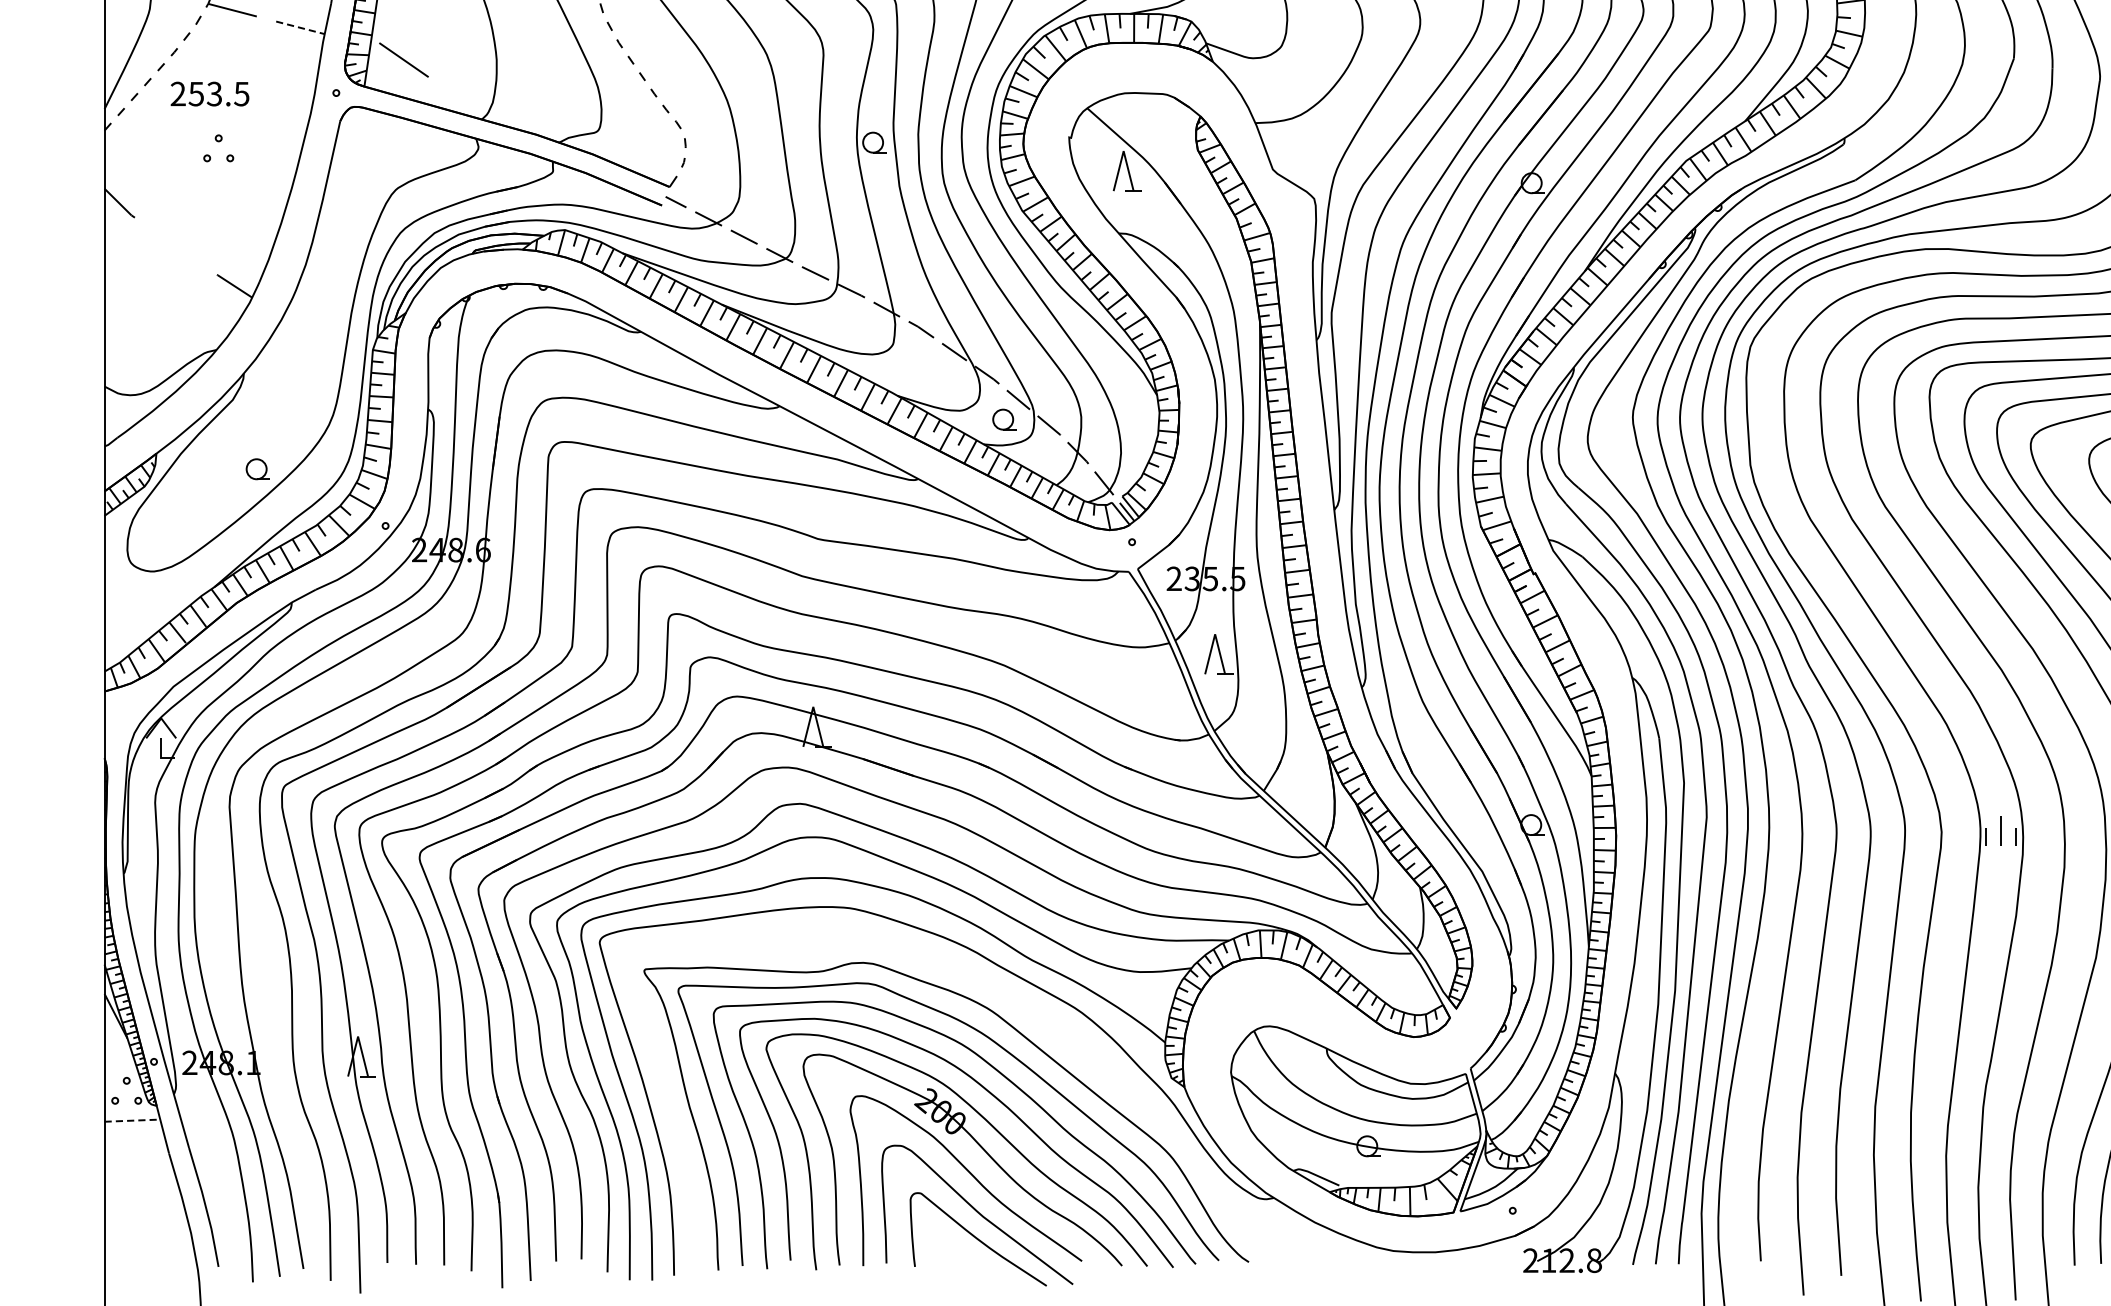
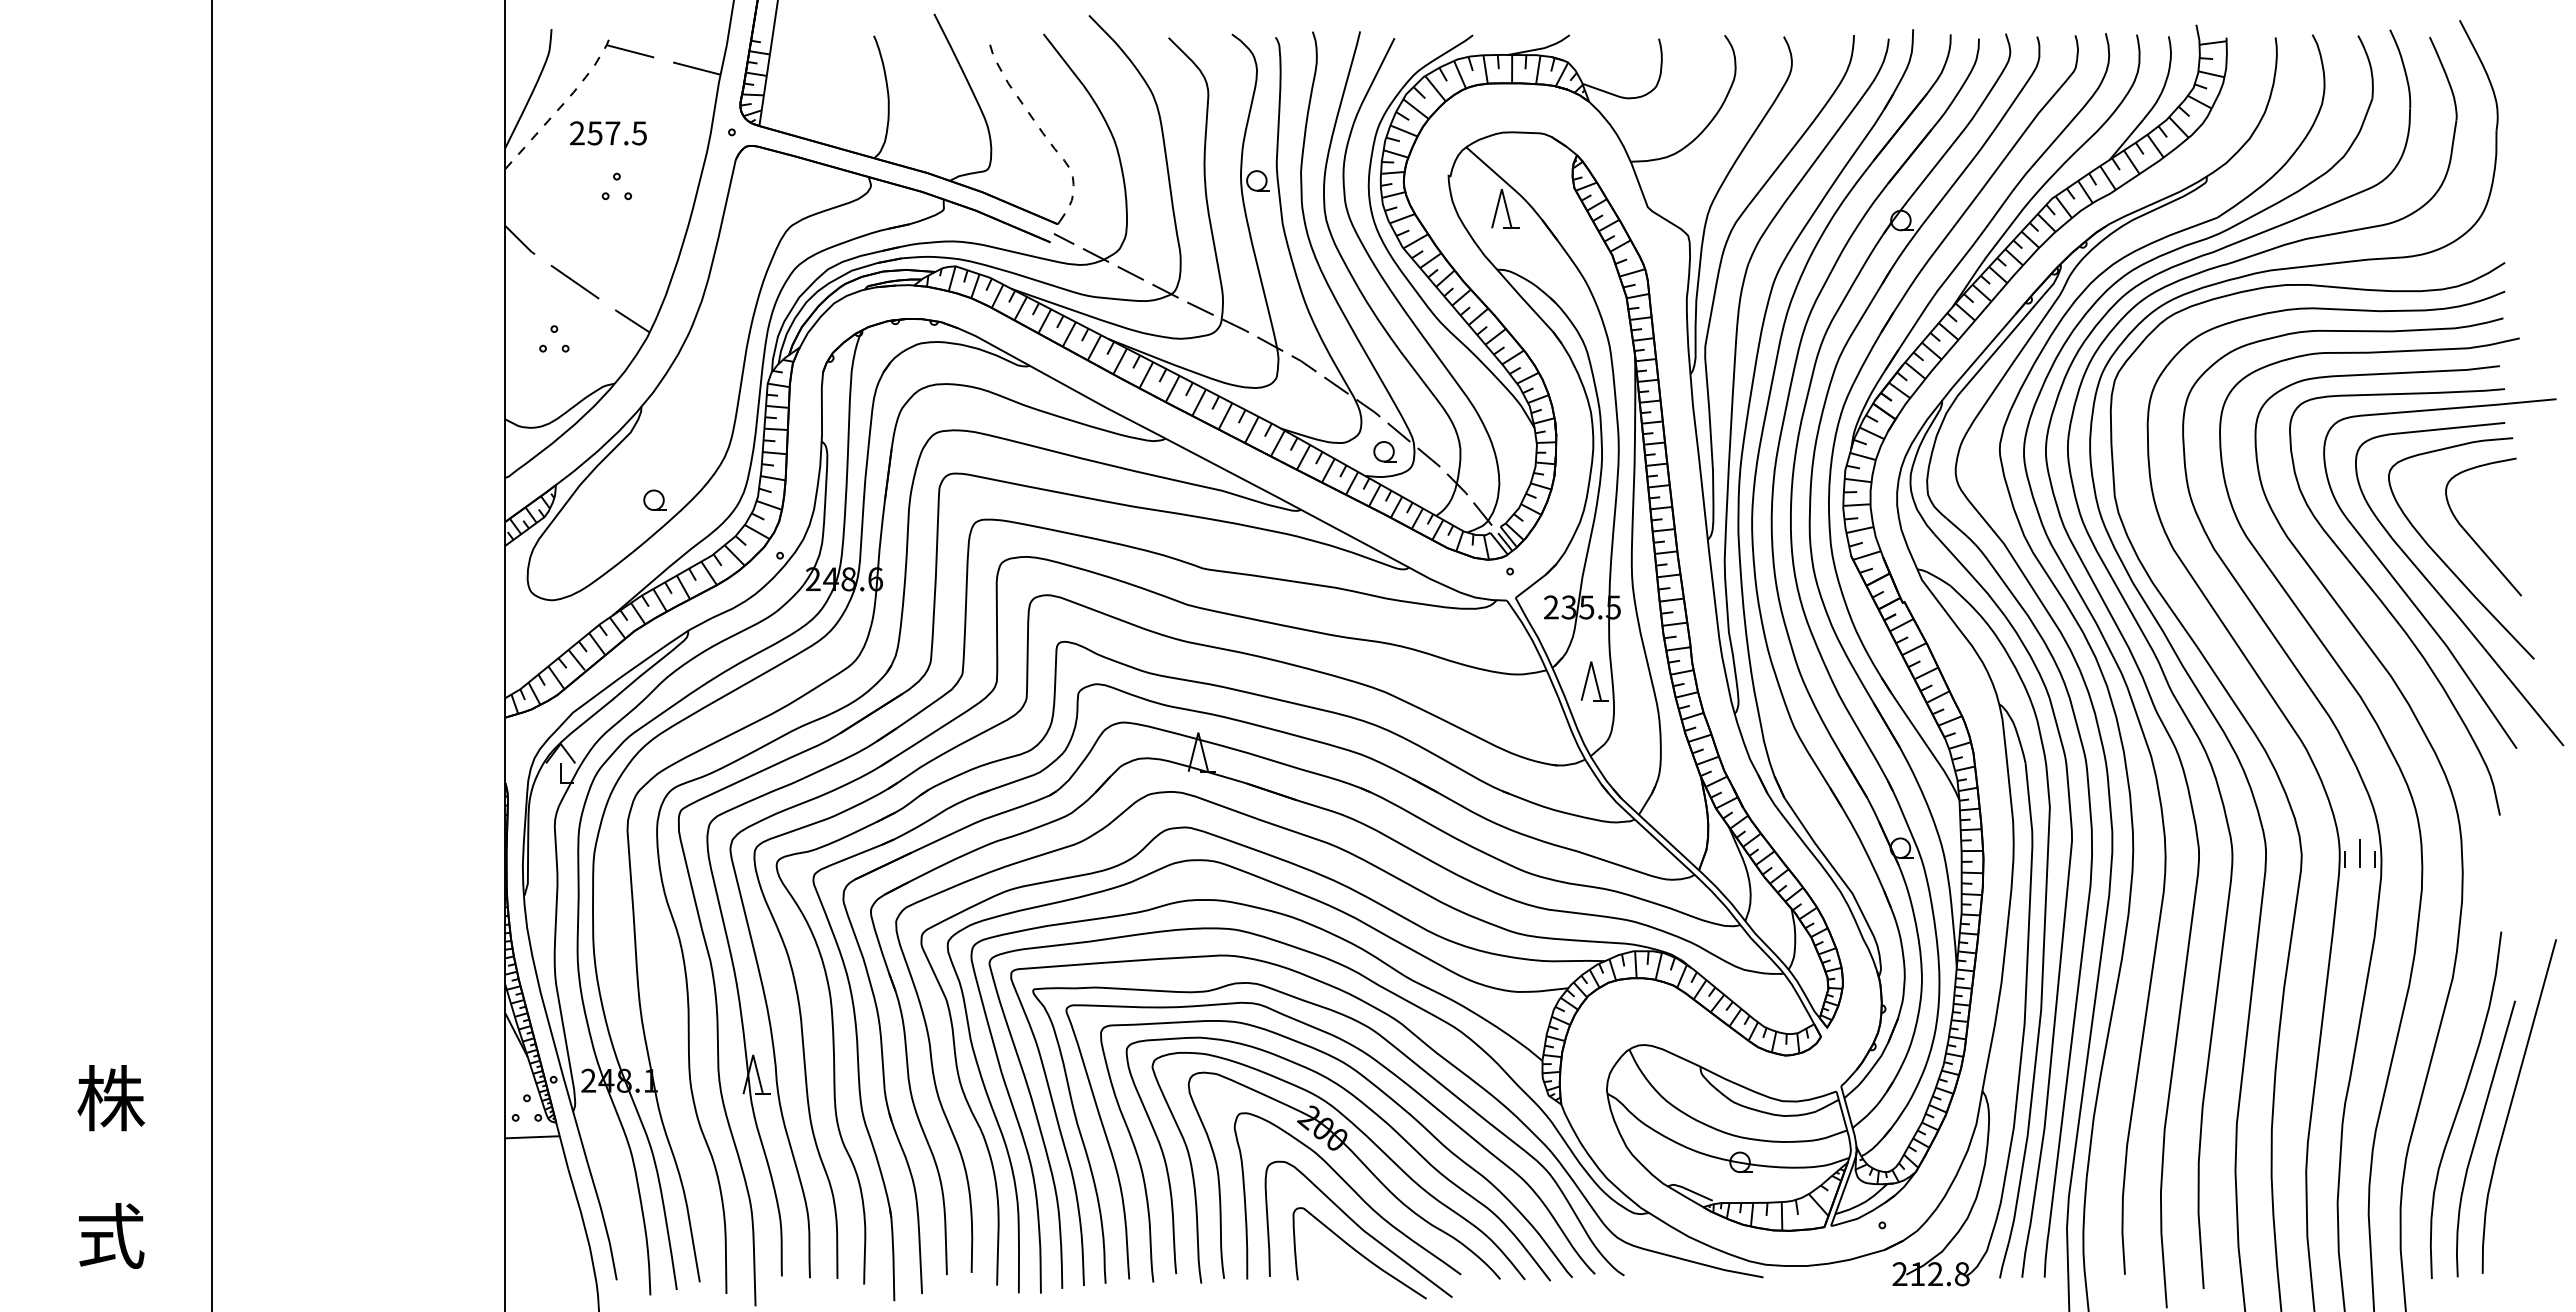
line: (300, 27) -> (696, 68), dashed -> solid
line: (403, 59) -> (574, 281), moved
text: (214, 94) -> (612, 133), 253.5 -> 257.5
part: (154, 303) -> (554, 338), added
curve: (1056, 1036) -> (1436, 1054), added
line: (133, 1120) -> (533, 1137), dashed -> solid

